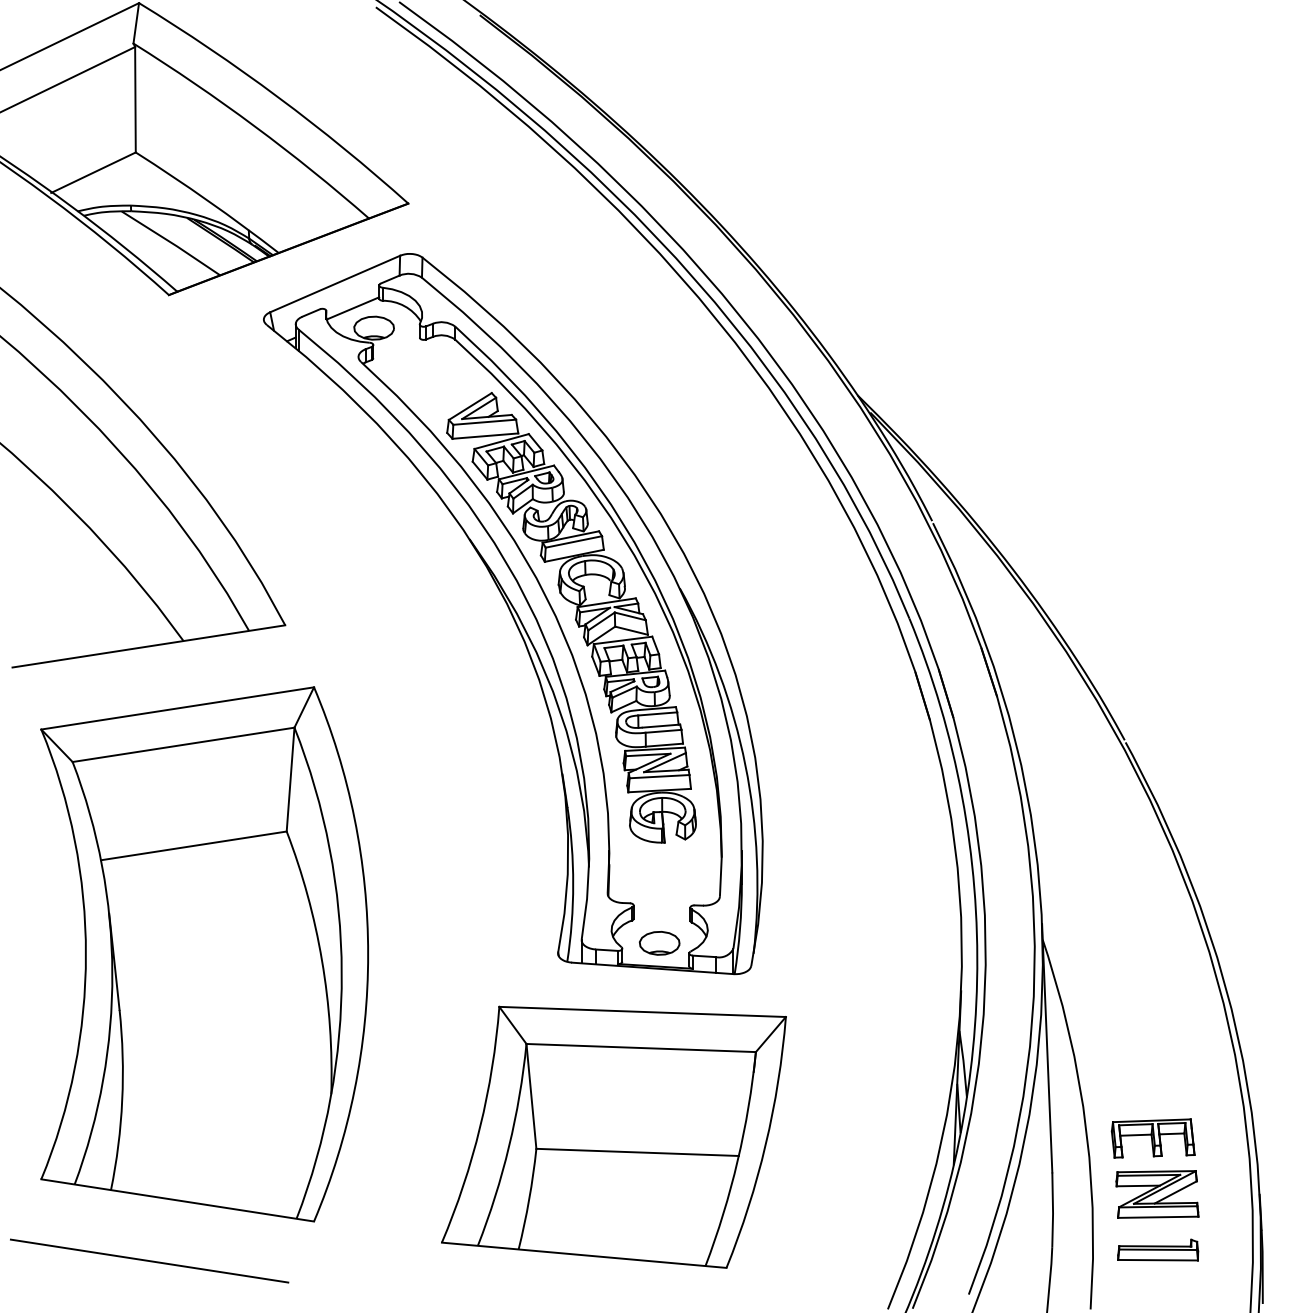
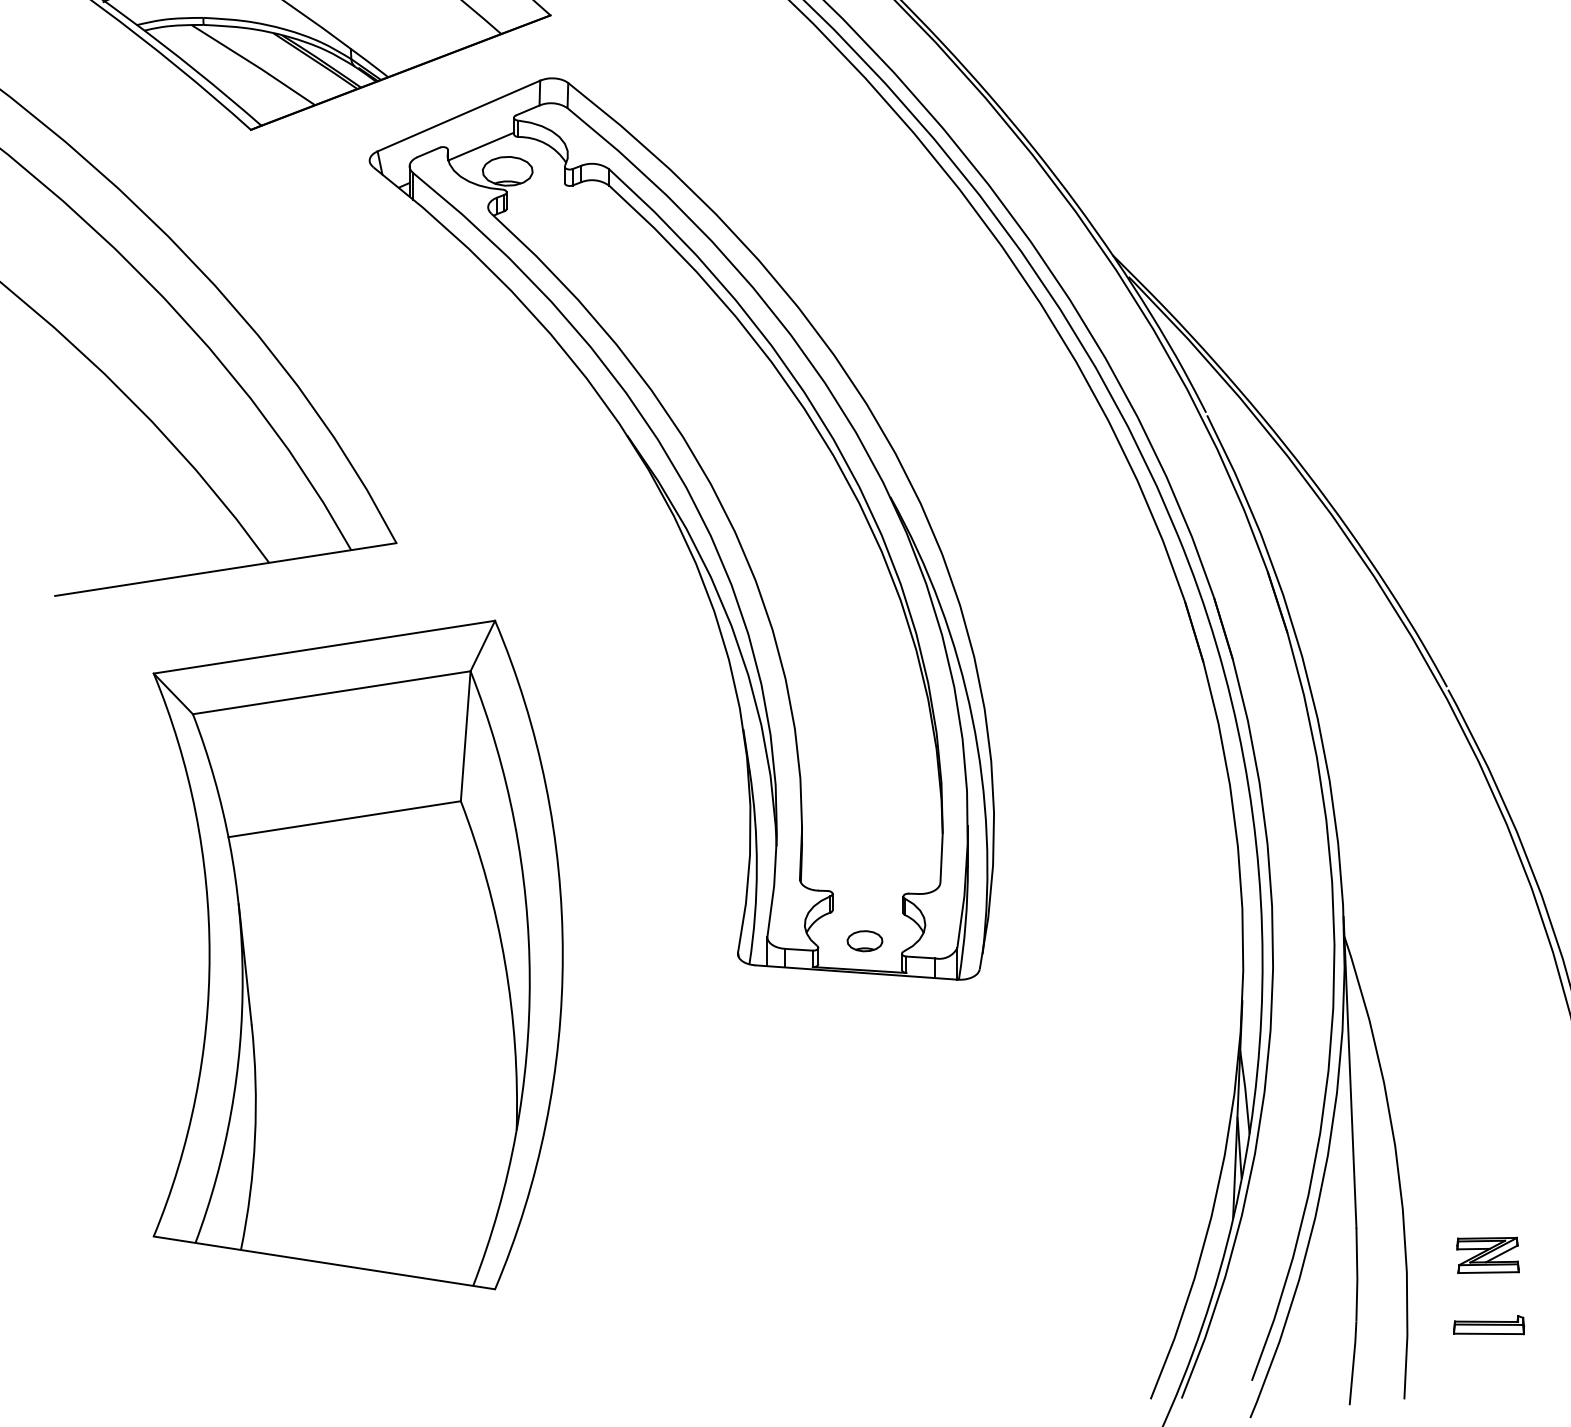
part: (571, 617) -> (754, 533), removed
part: (659, 943) -> (864, 941), size x0.7
part: (204, 954) -> (357, 955), moved
part: (613, 1136) -> (807, 1182), removed
part: (1152, 1138) -> (1481, 1185), removed
part: (1157, 1194) -> (1488, 1255), size x0.6
part: (1158, 1249) -> (1489, 1324), size x0.7
line: (149, 1260) -> (226, 1338), removed

